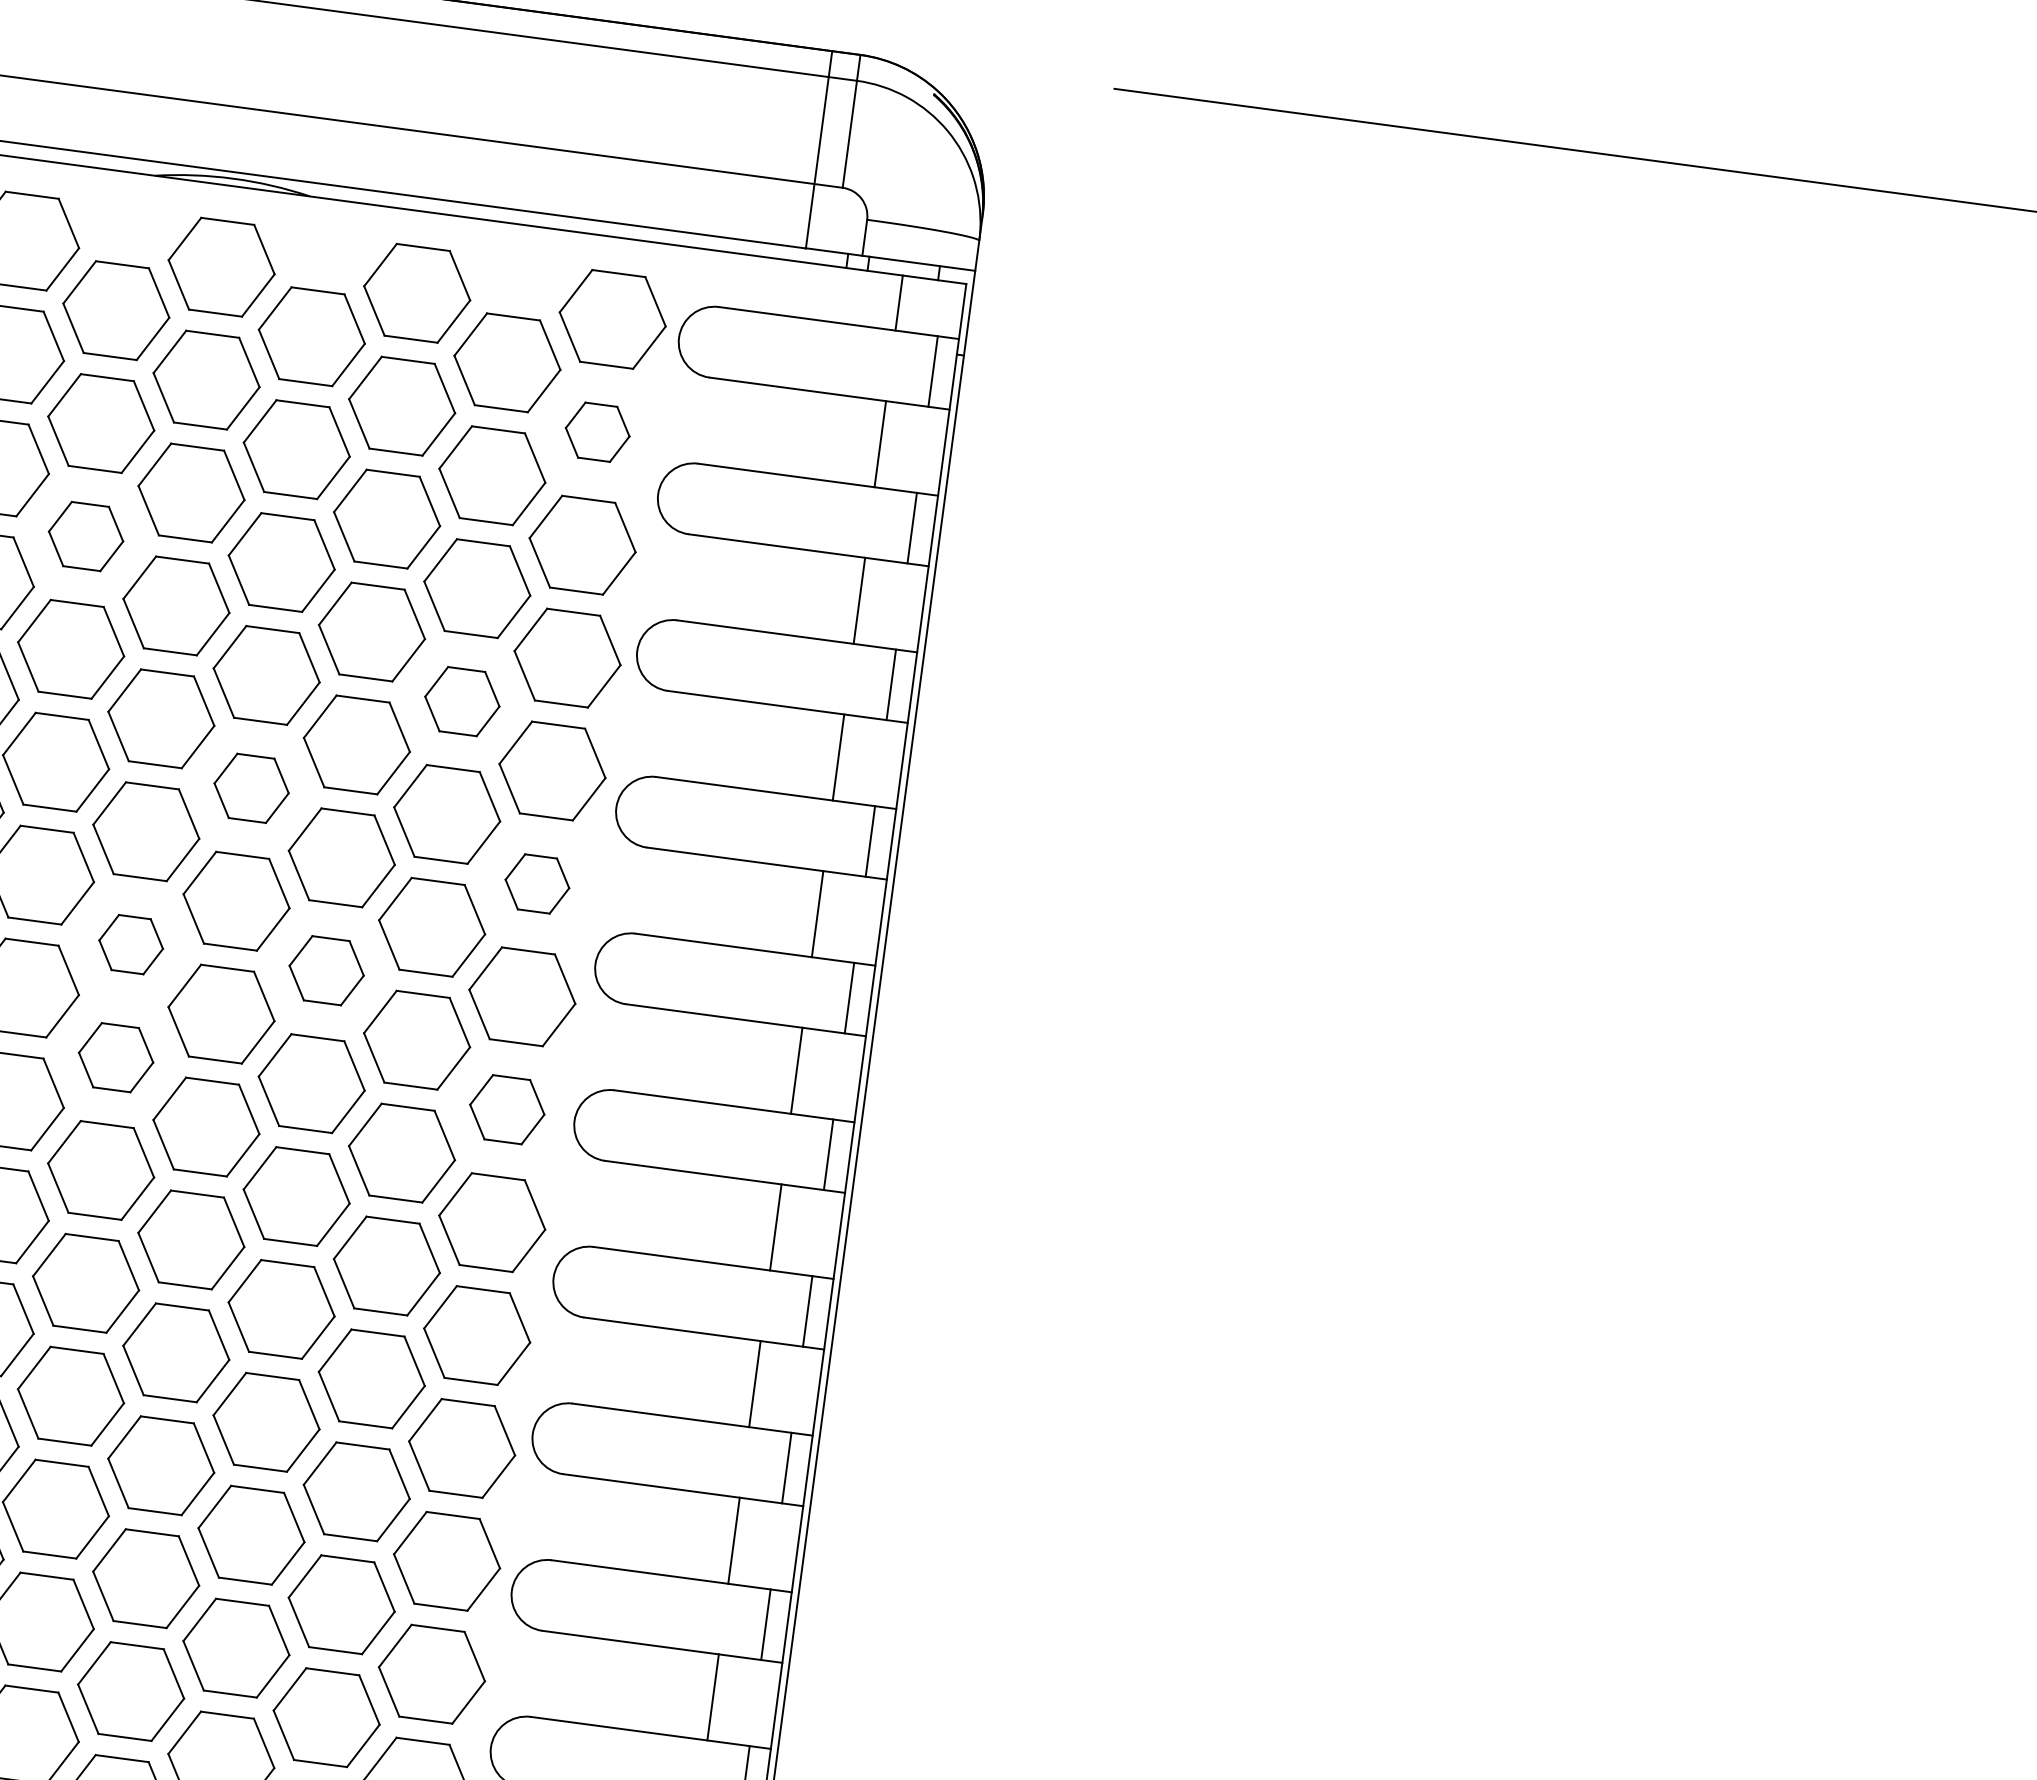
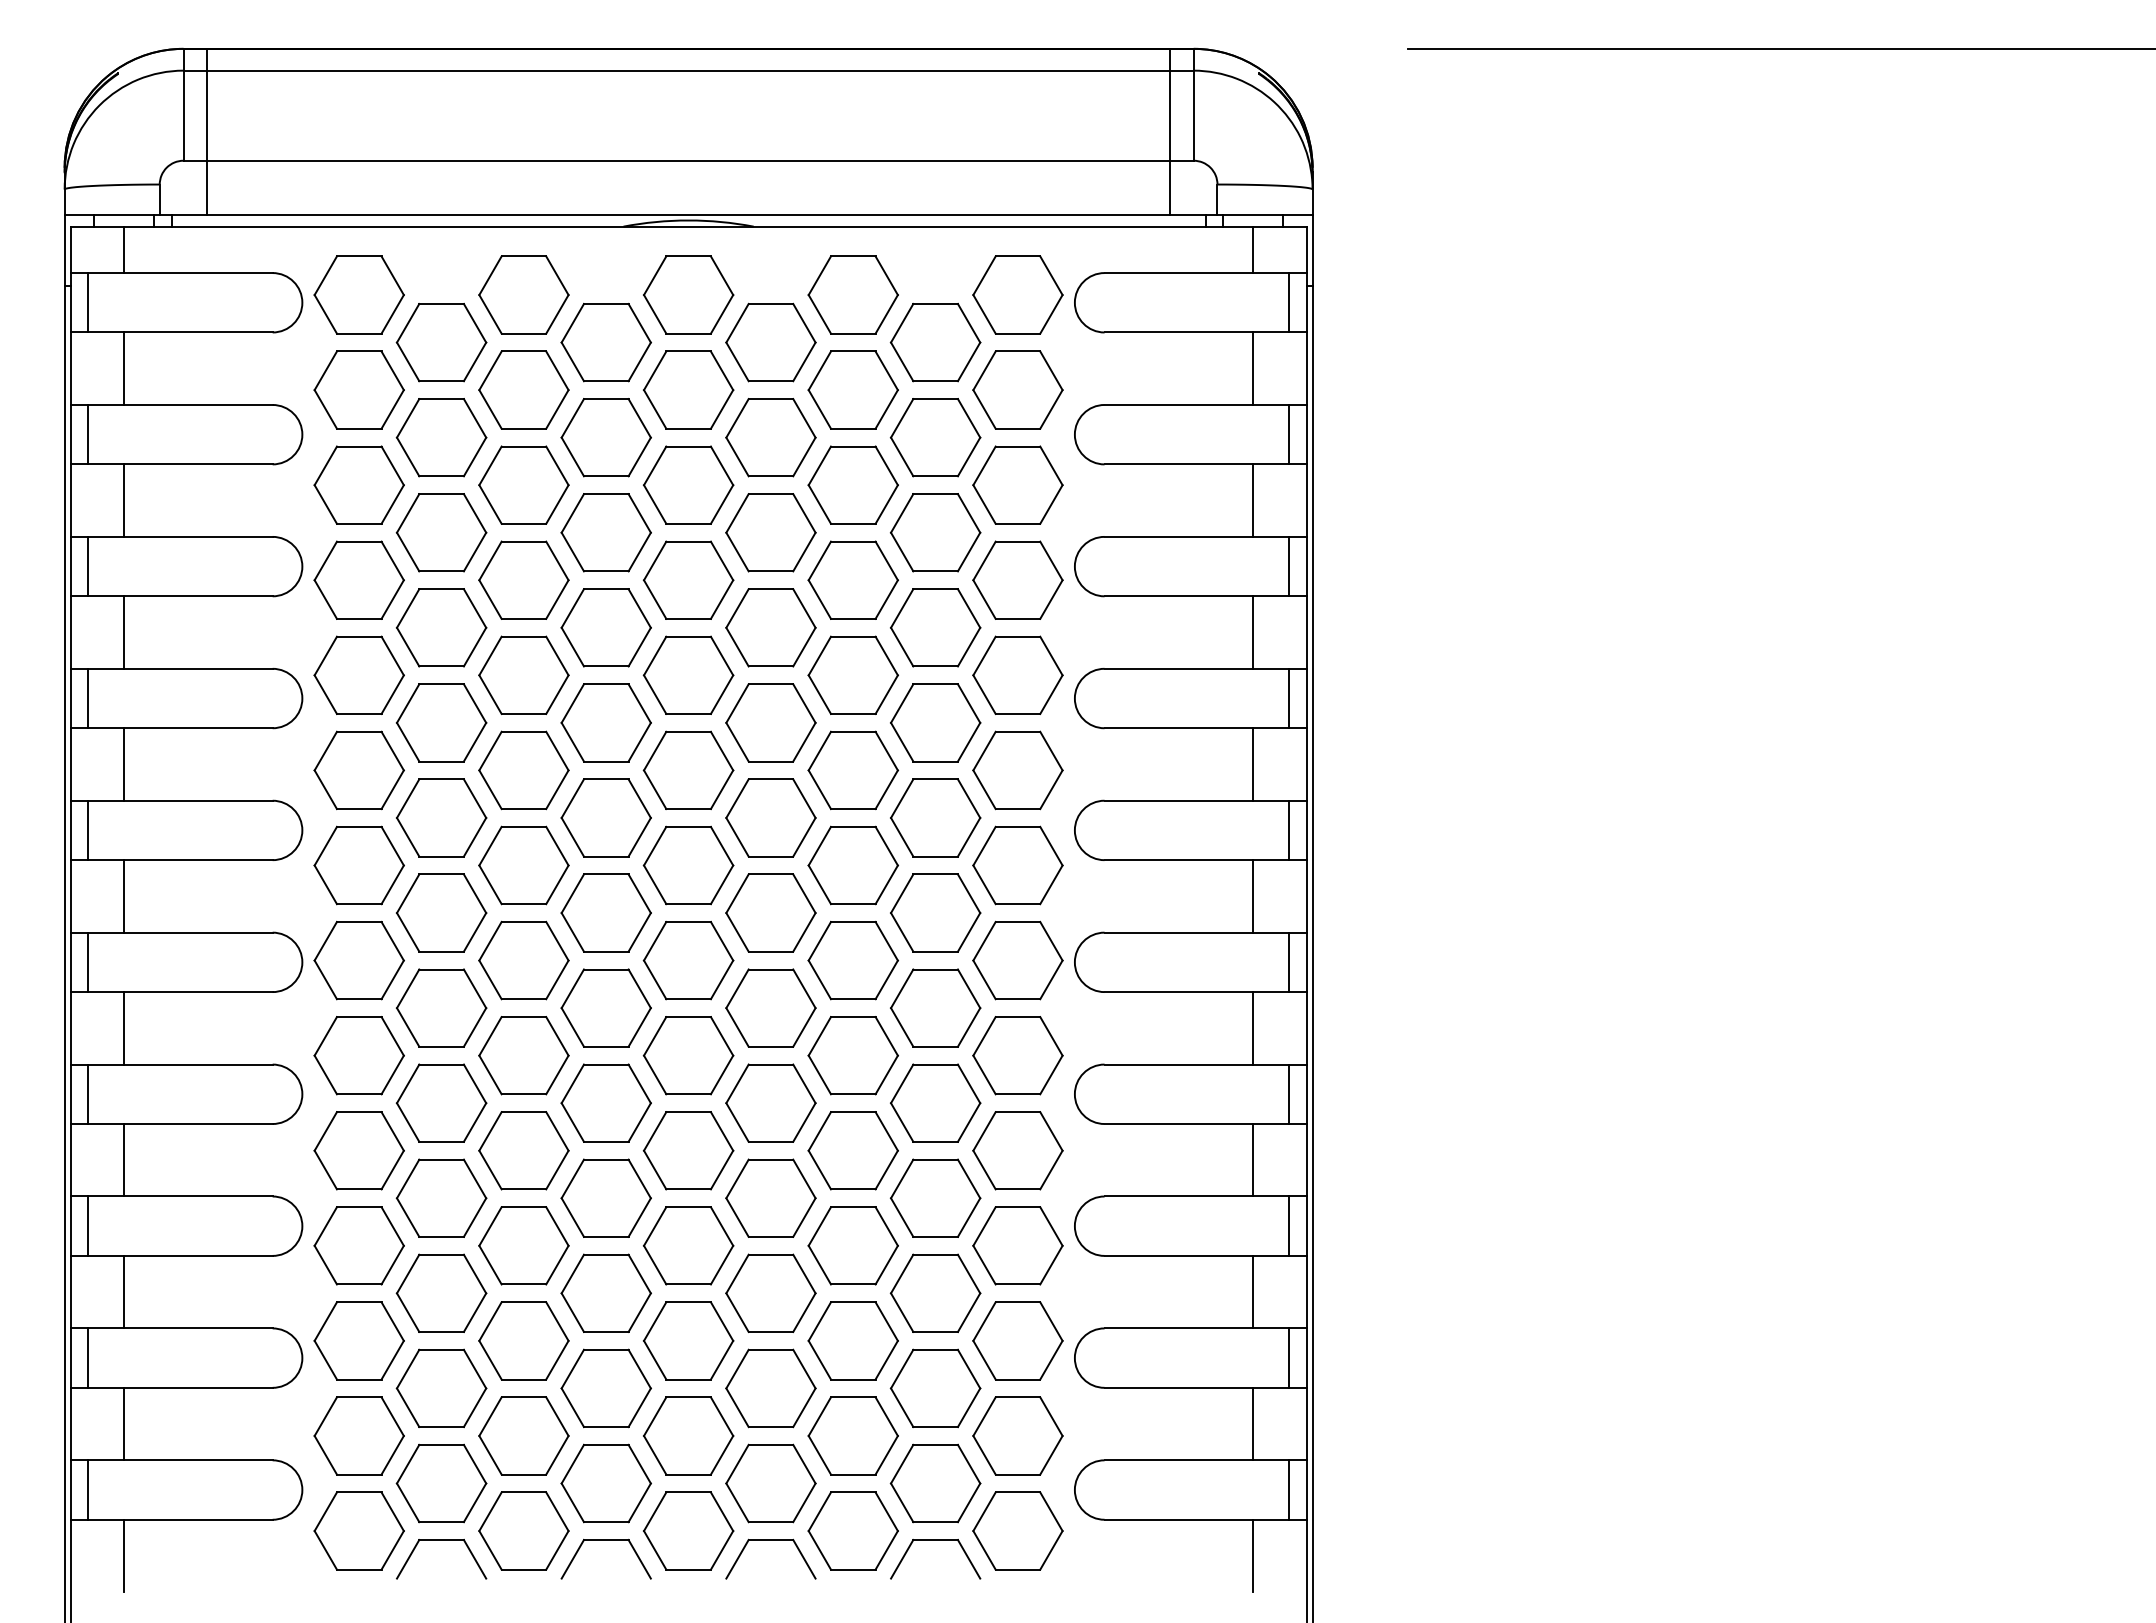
part: (597, 431) -> (1017, 389), size x1.67
part: (85, 536) -> (605, 532), size x1.43
part: (462, 701) -> (935, 627), size x1.43
part: (251, 787) -> (770, 722), size x1.43
part: (536, 883) -> (1017, 770), size x1.67
part: (131, 944) -> (688, 865), size x1.67
part: (325, 970) -> (852, 865), size x1.43
part: (116, 1057) -> (688, 960), size x1.43
part: (506, 1109) -> (1017, 960), size x1.43

